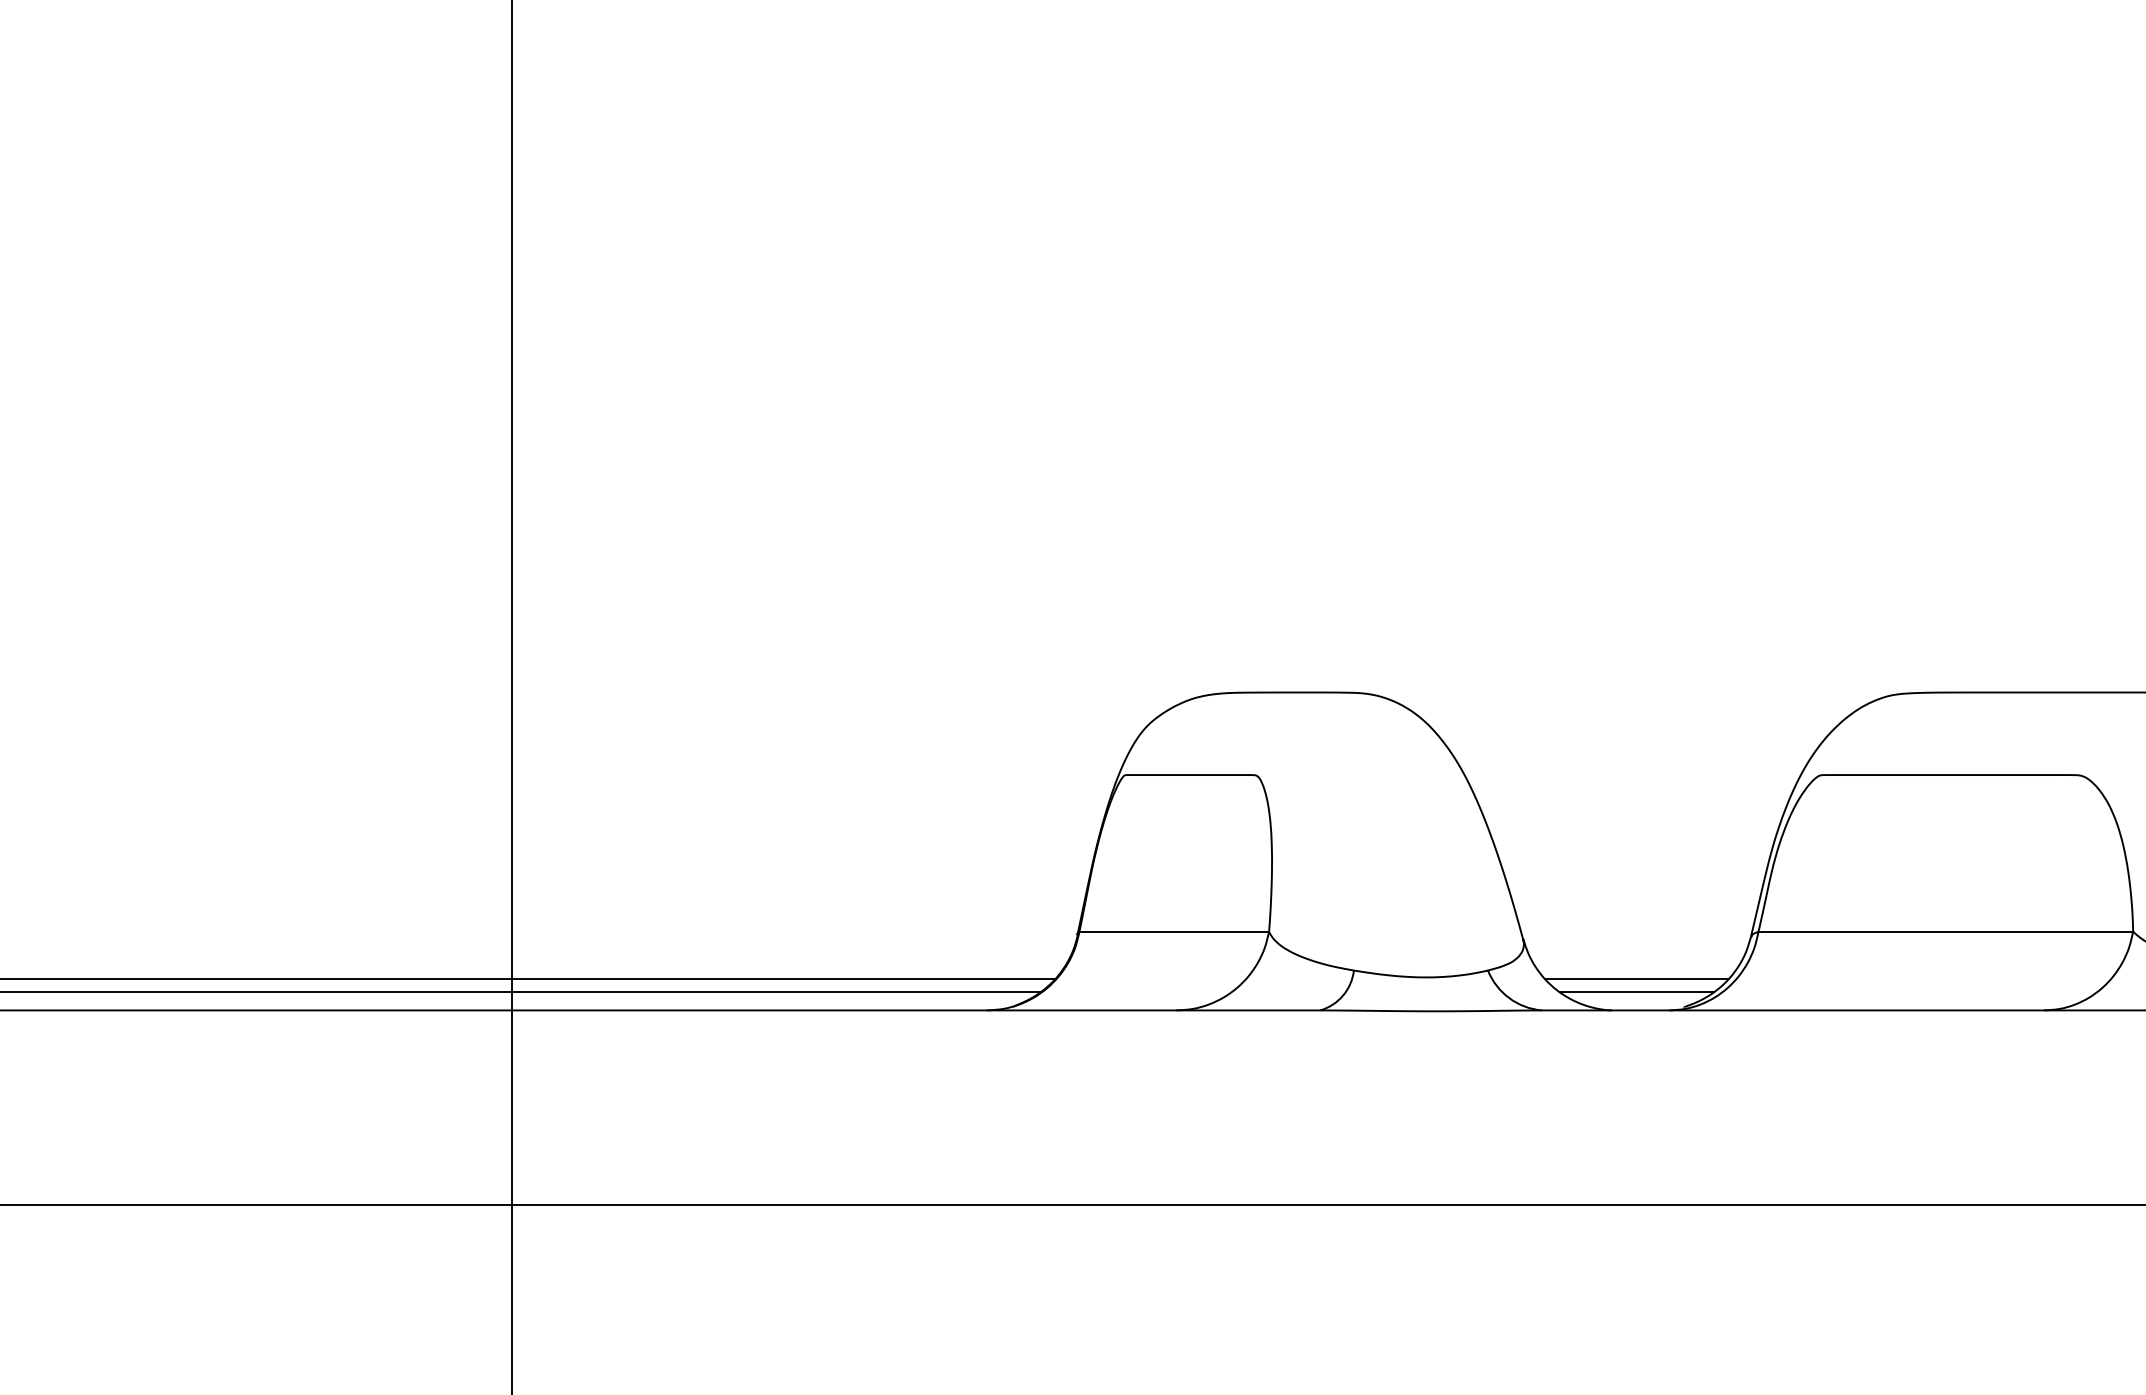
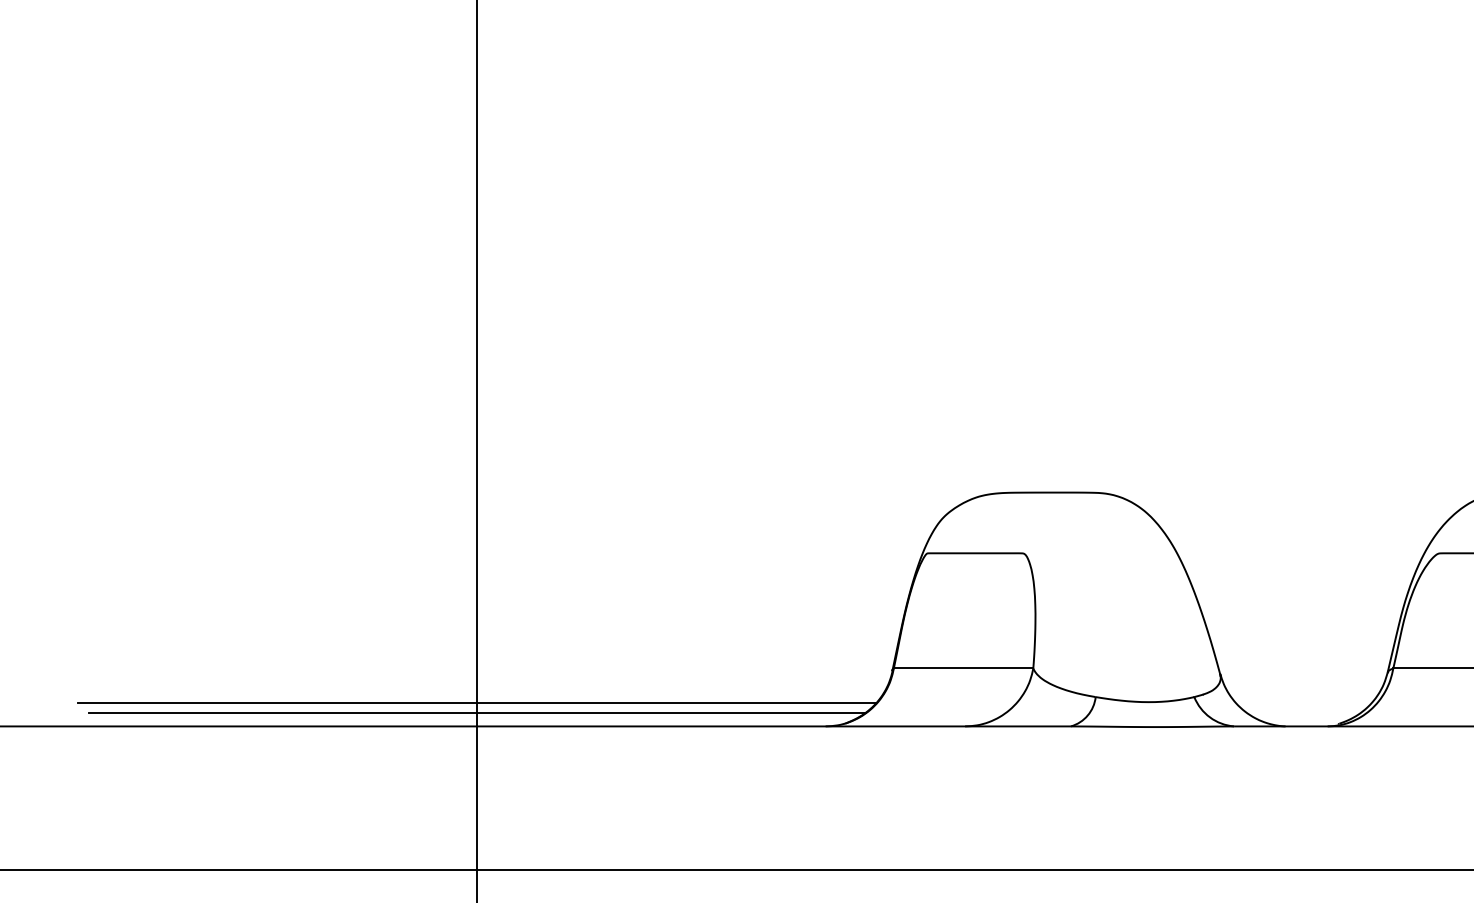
line: (1636, 978) -> (1303, 702), removed
line: (1636, 992) -> (1303, 713), removed

